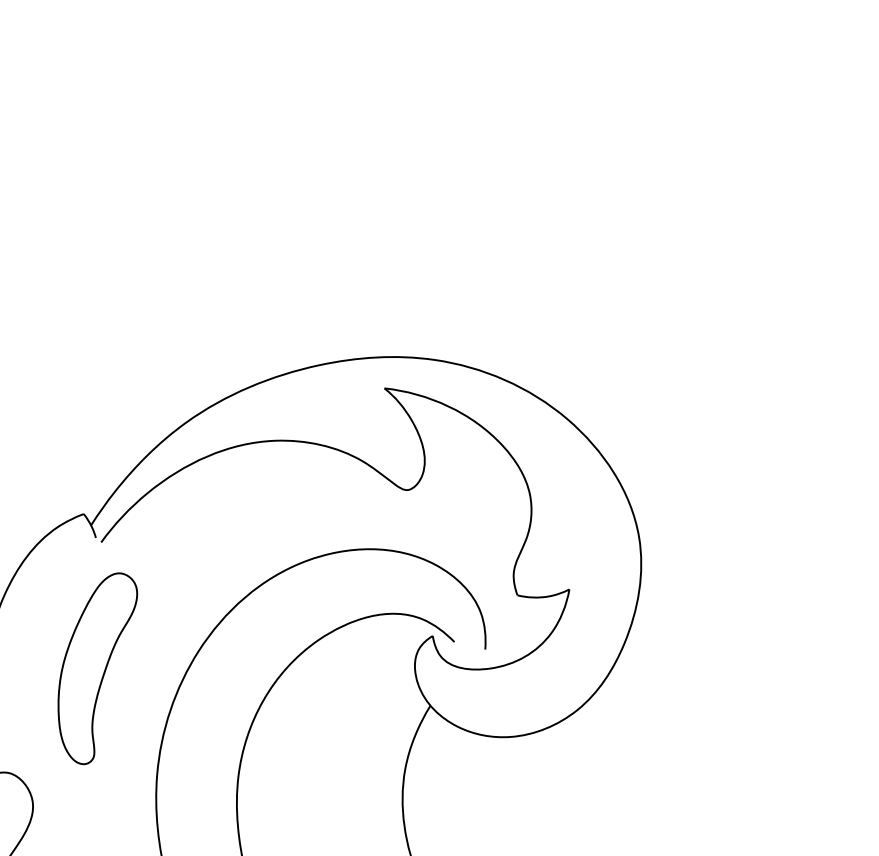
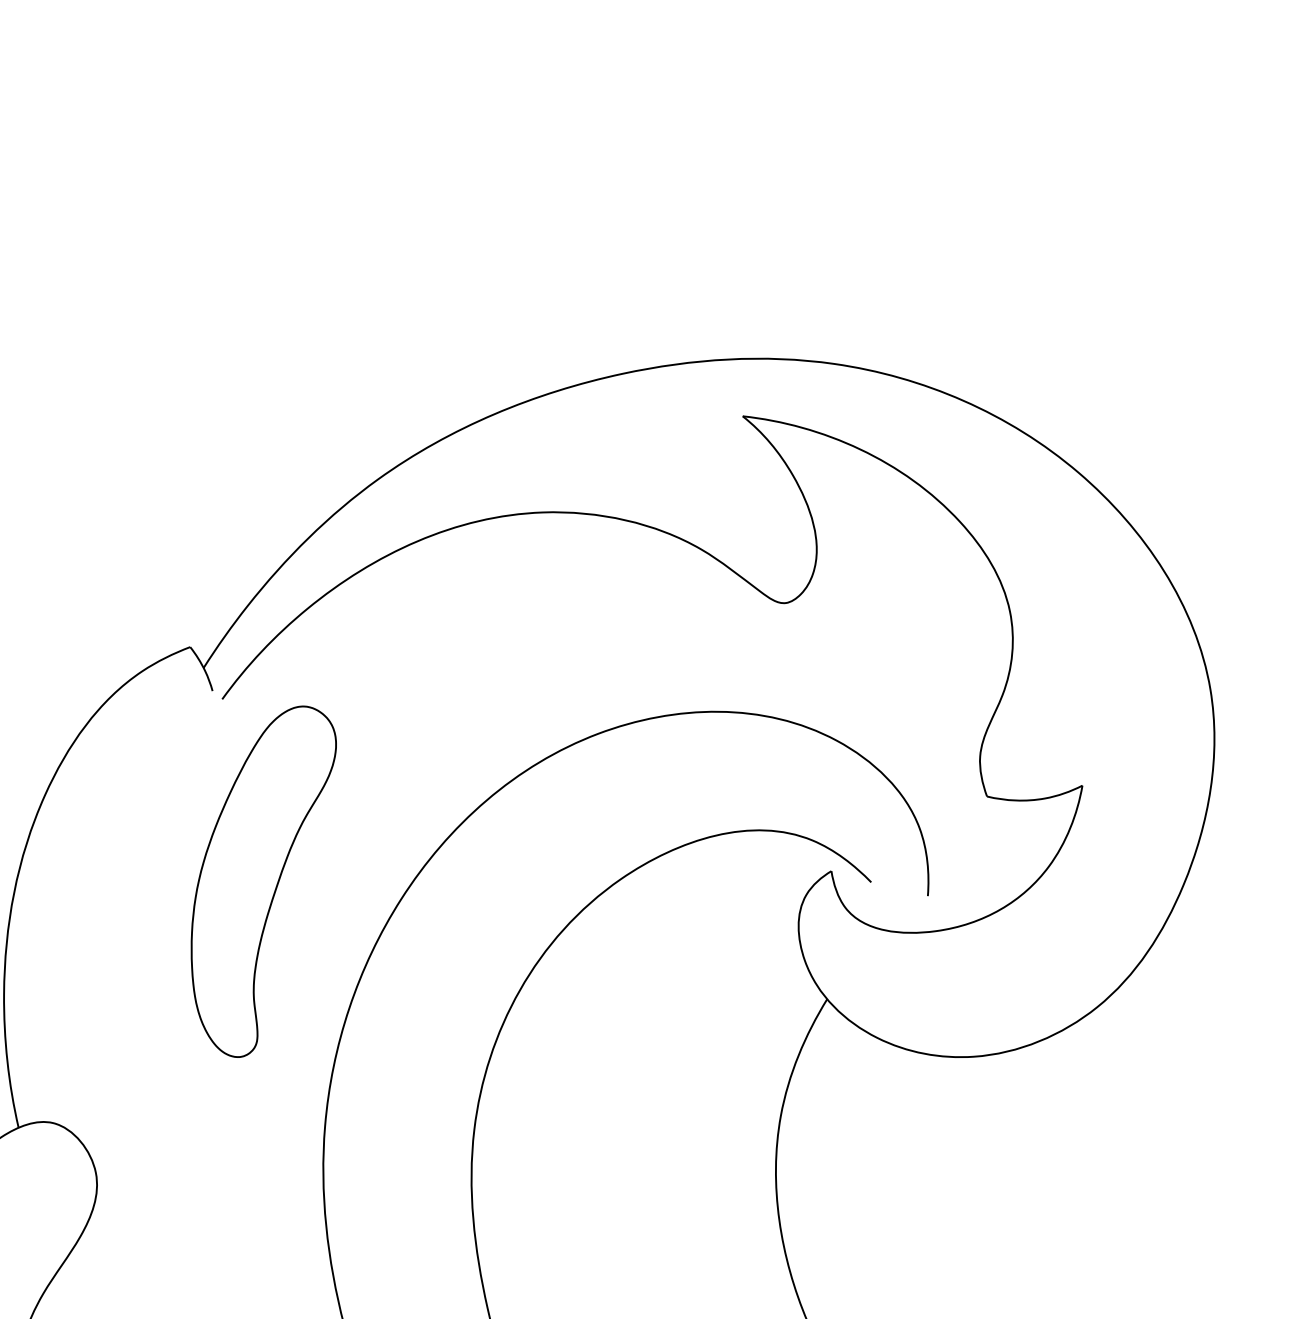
part: (97, 668) -> (263, 881), moved

